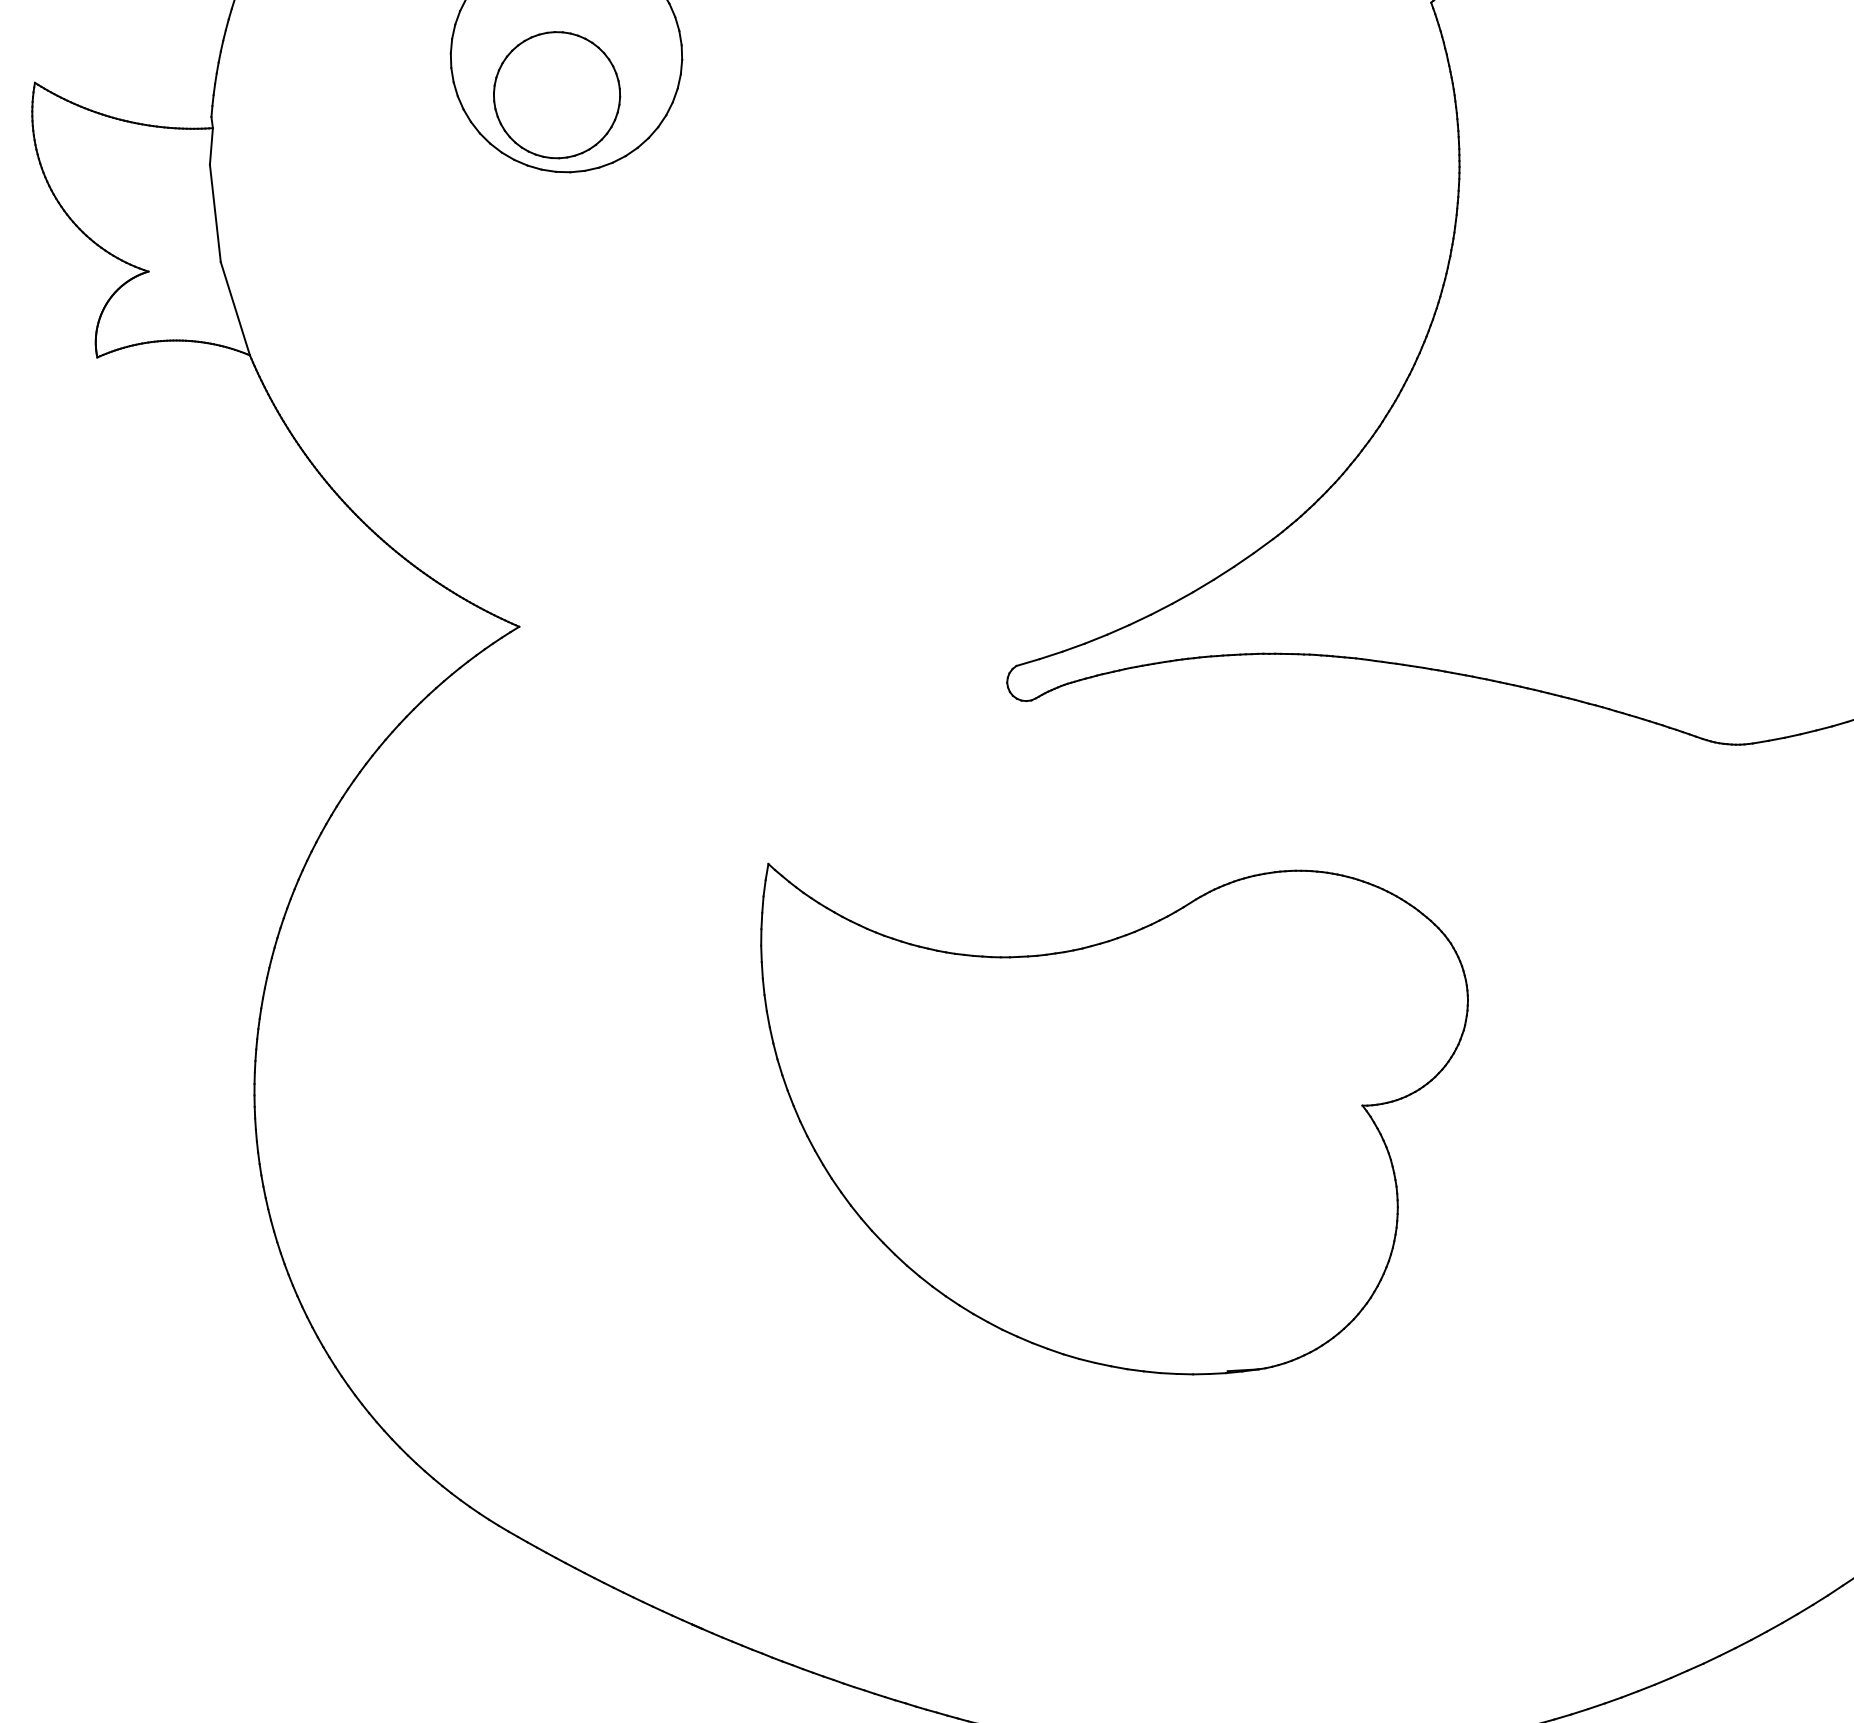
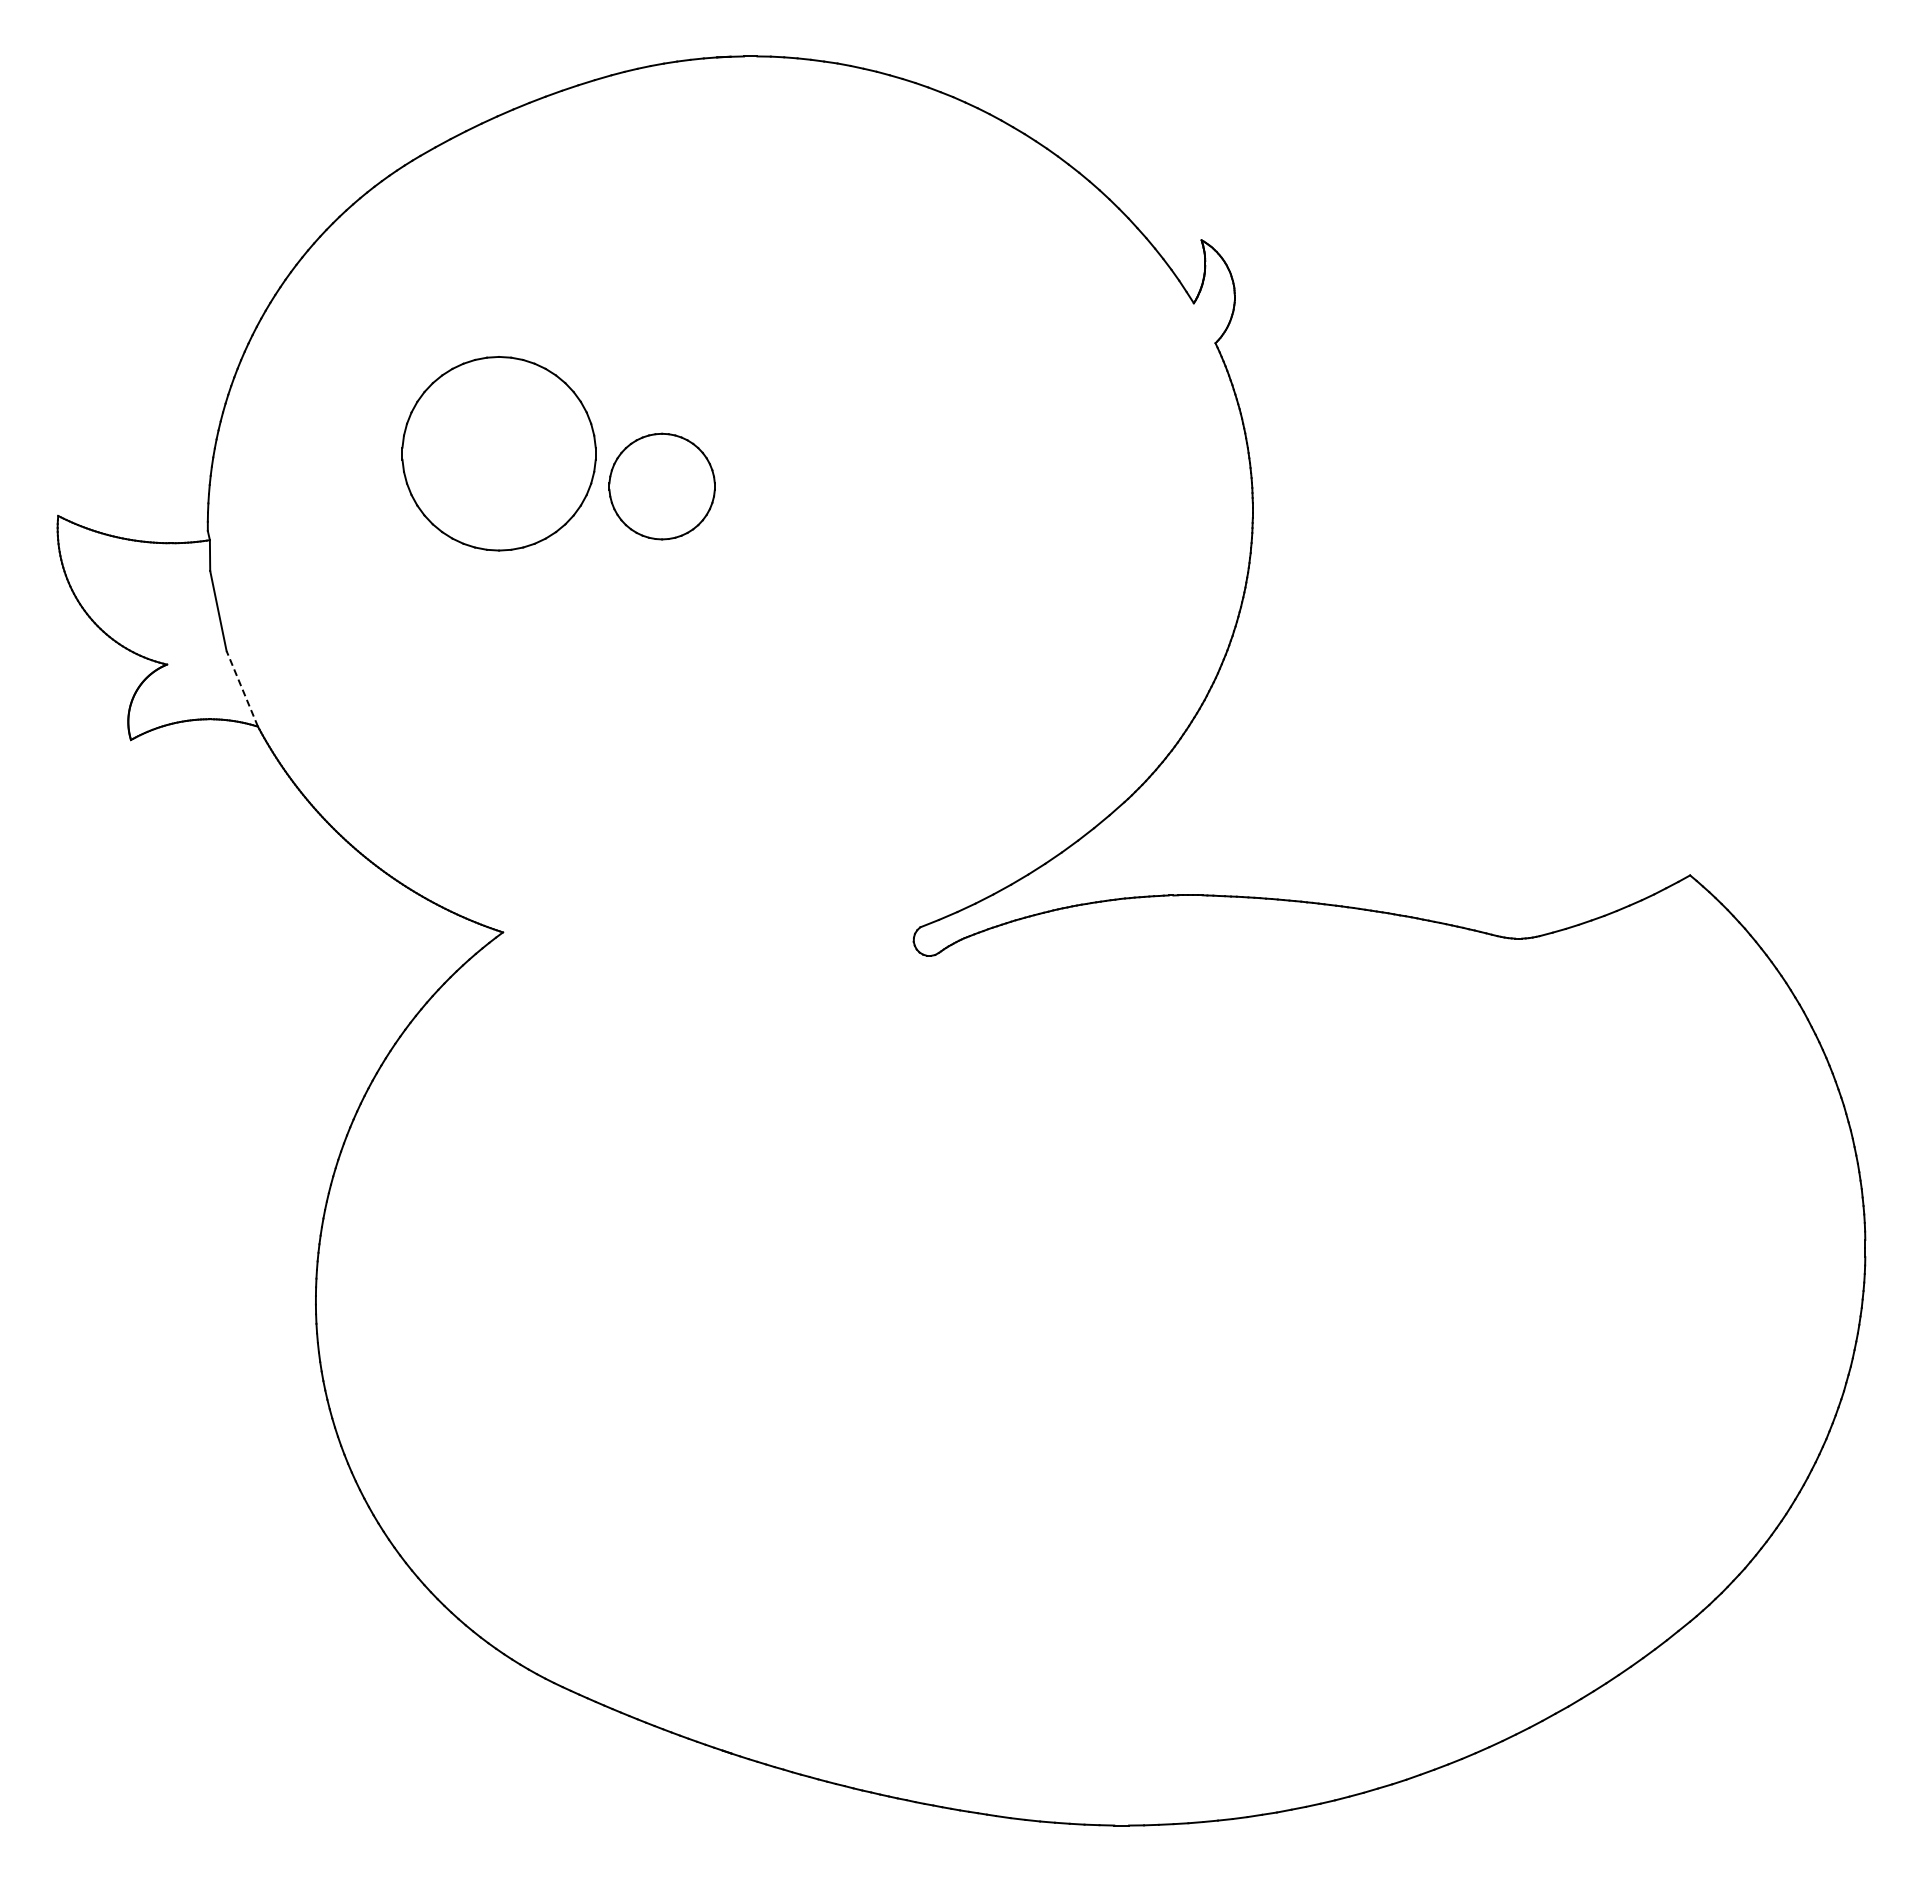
part: (556, 94) -> (661, 486), moved
line: (235, 308) -> (242, 688), solid -> dashed
part: (1101, 1109) -> (1024, 1290), removed

